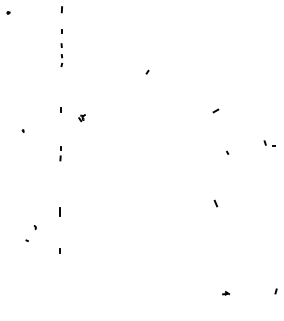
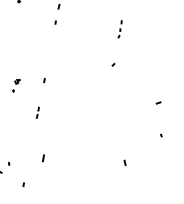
part: (61, 54) -> (120, 28), moved
part: (81, 118) -> (16, 82), moved
line: (215, 203) -> (124, 162), moved
line: (59, 211) -> (43, 158), moved

